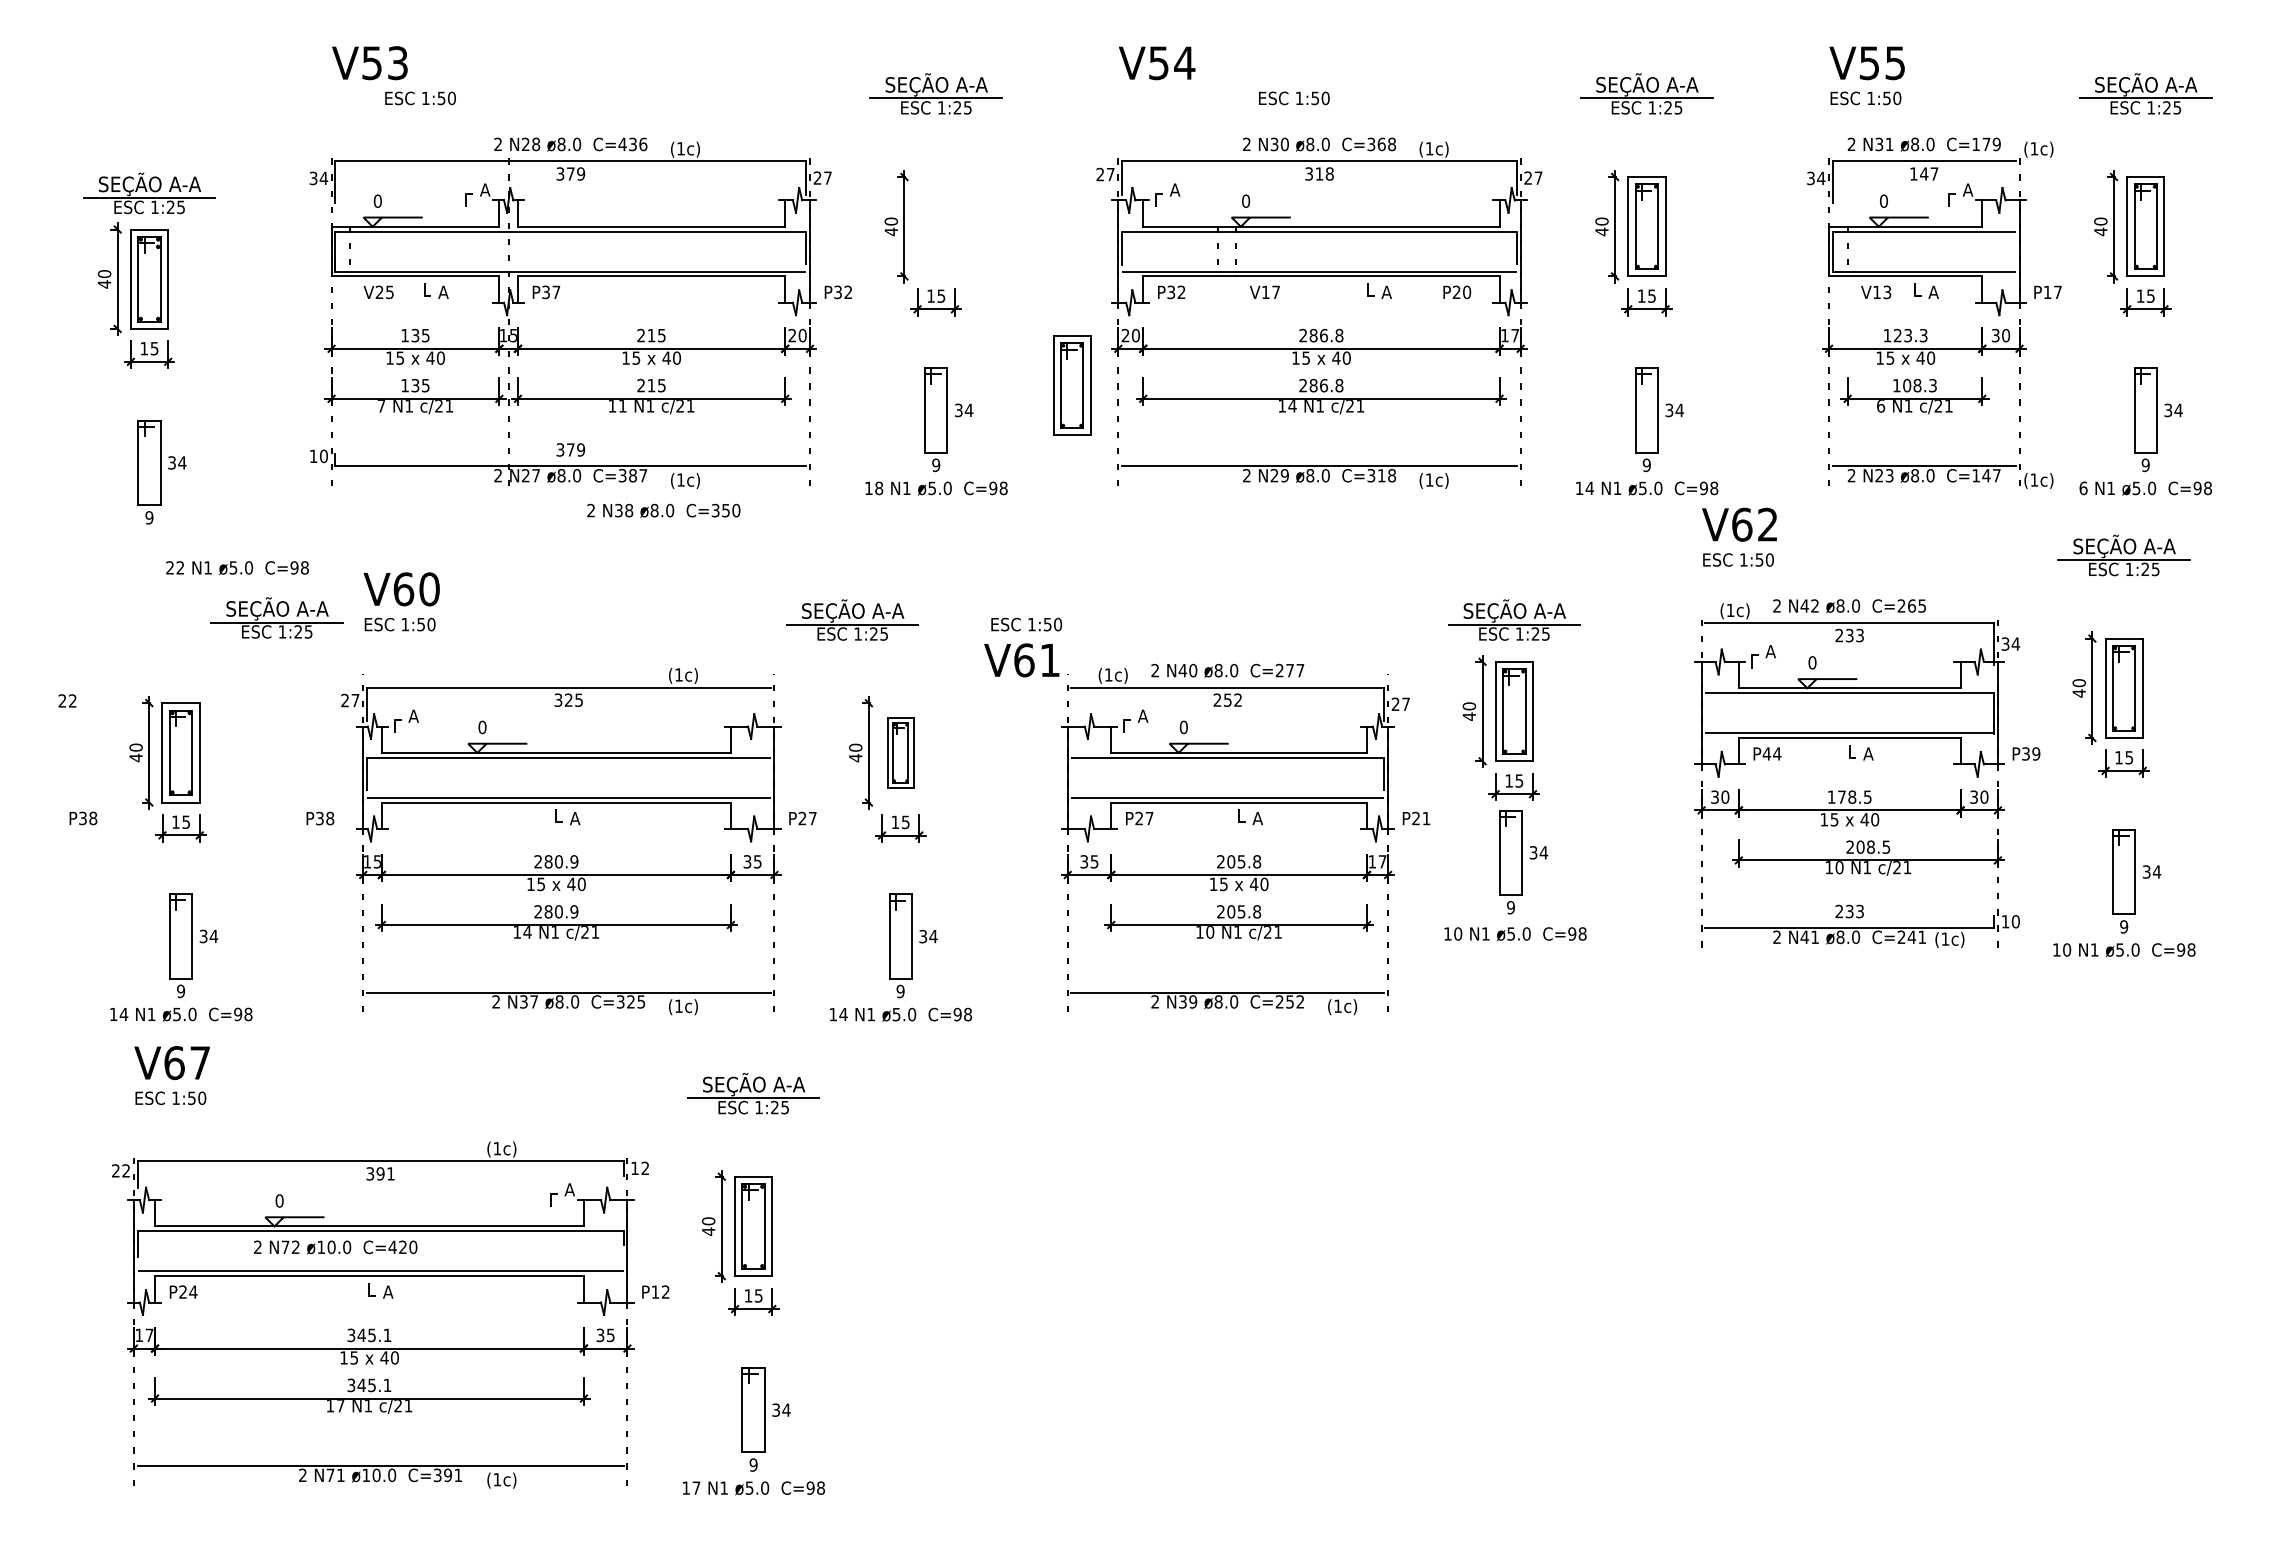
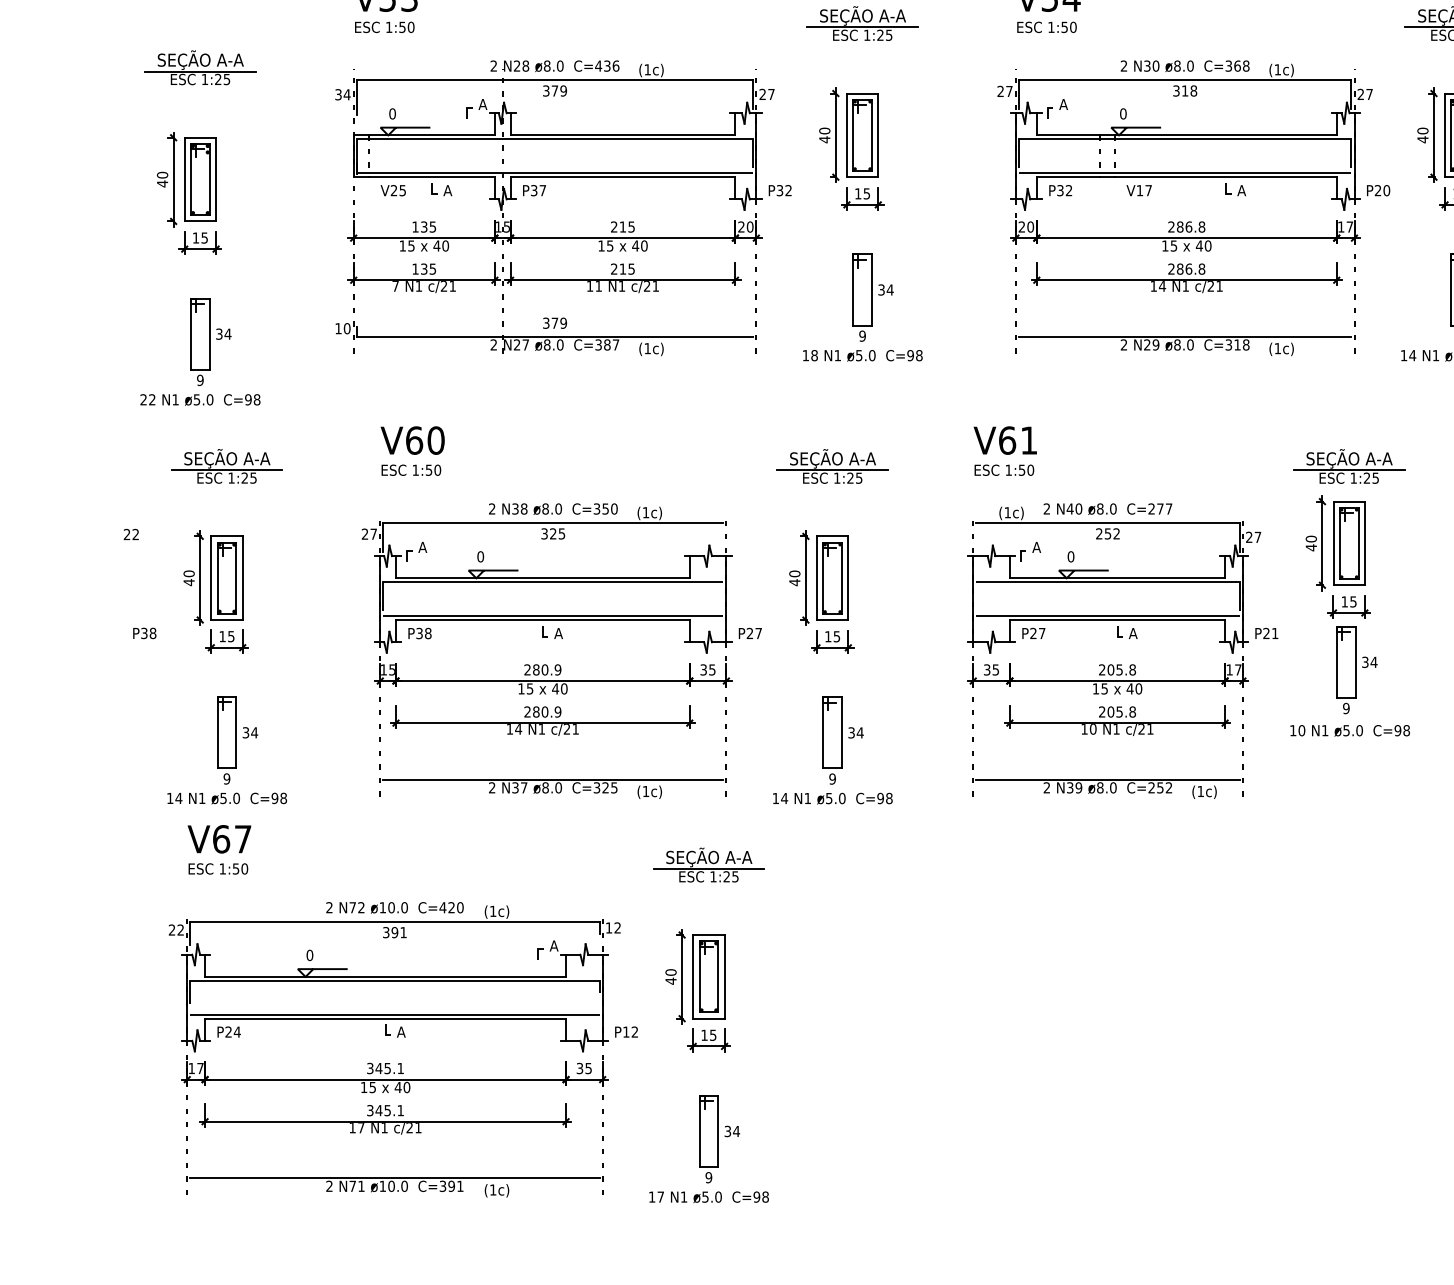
text: (420, 98) -> (384, 27), moved
text: (1294, 98) -> (1047, 27), moved
part: (149, 193) -> (200, 67), moved
text: (1457, 292) -> (1378, 190), moved
part: (1072, 385) -> (862, 135), moved
text: (663, 510) -> (553, 508), moved
text: (237, 567) -> (200, 399), moved
part: (276, 617) -> (226, 465), moved
part: (852, 619) -> (832, 465), moved
text: (1026, 624) -> (1004, 470), moved
text: (1021, 660) -> (1005, 440), moved
part: (900, 752) -> (832, 577), size x1.43
text: (320, 818) -> (420, 633), moved
text: (335, 1247) -> (394, 907), moved

